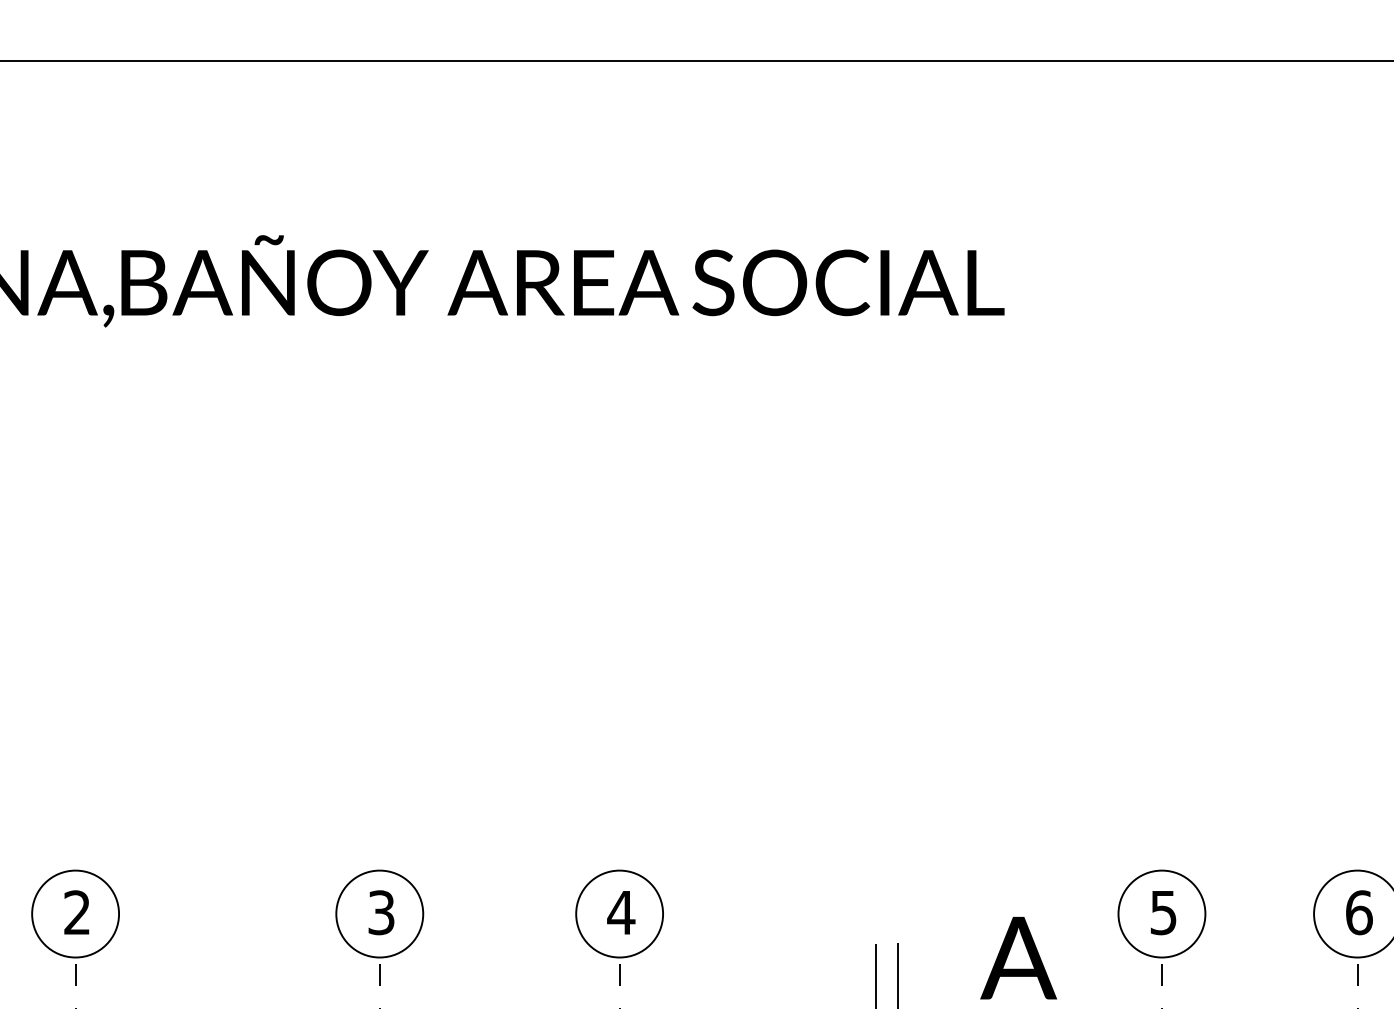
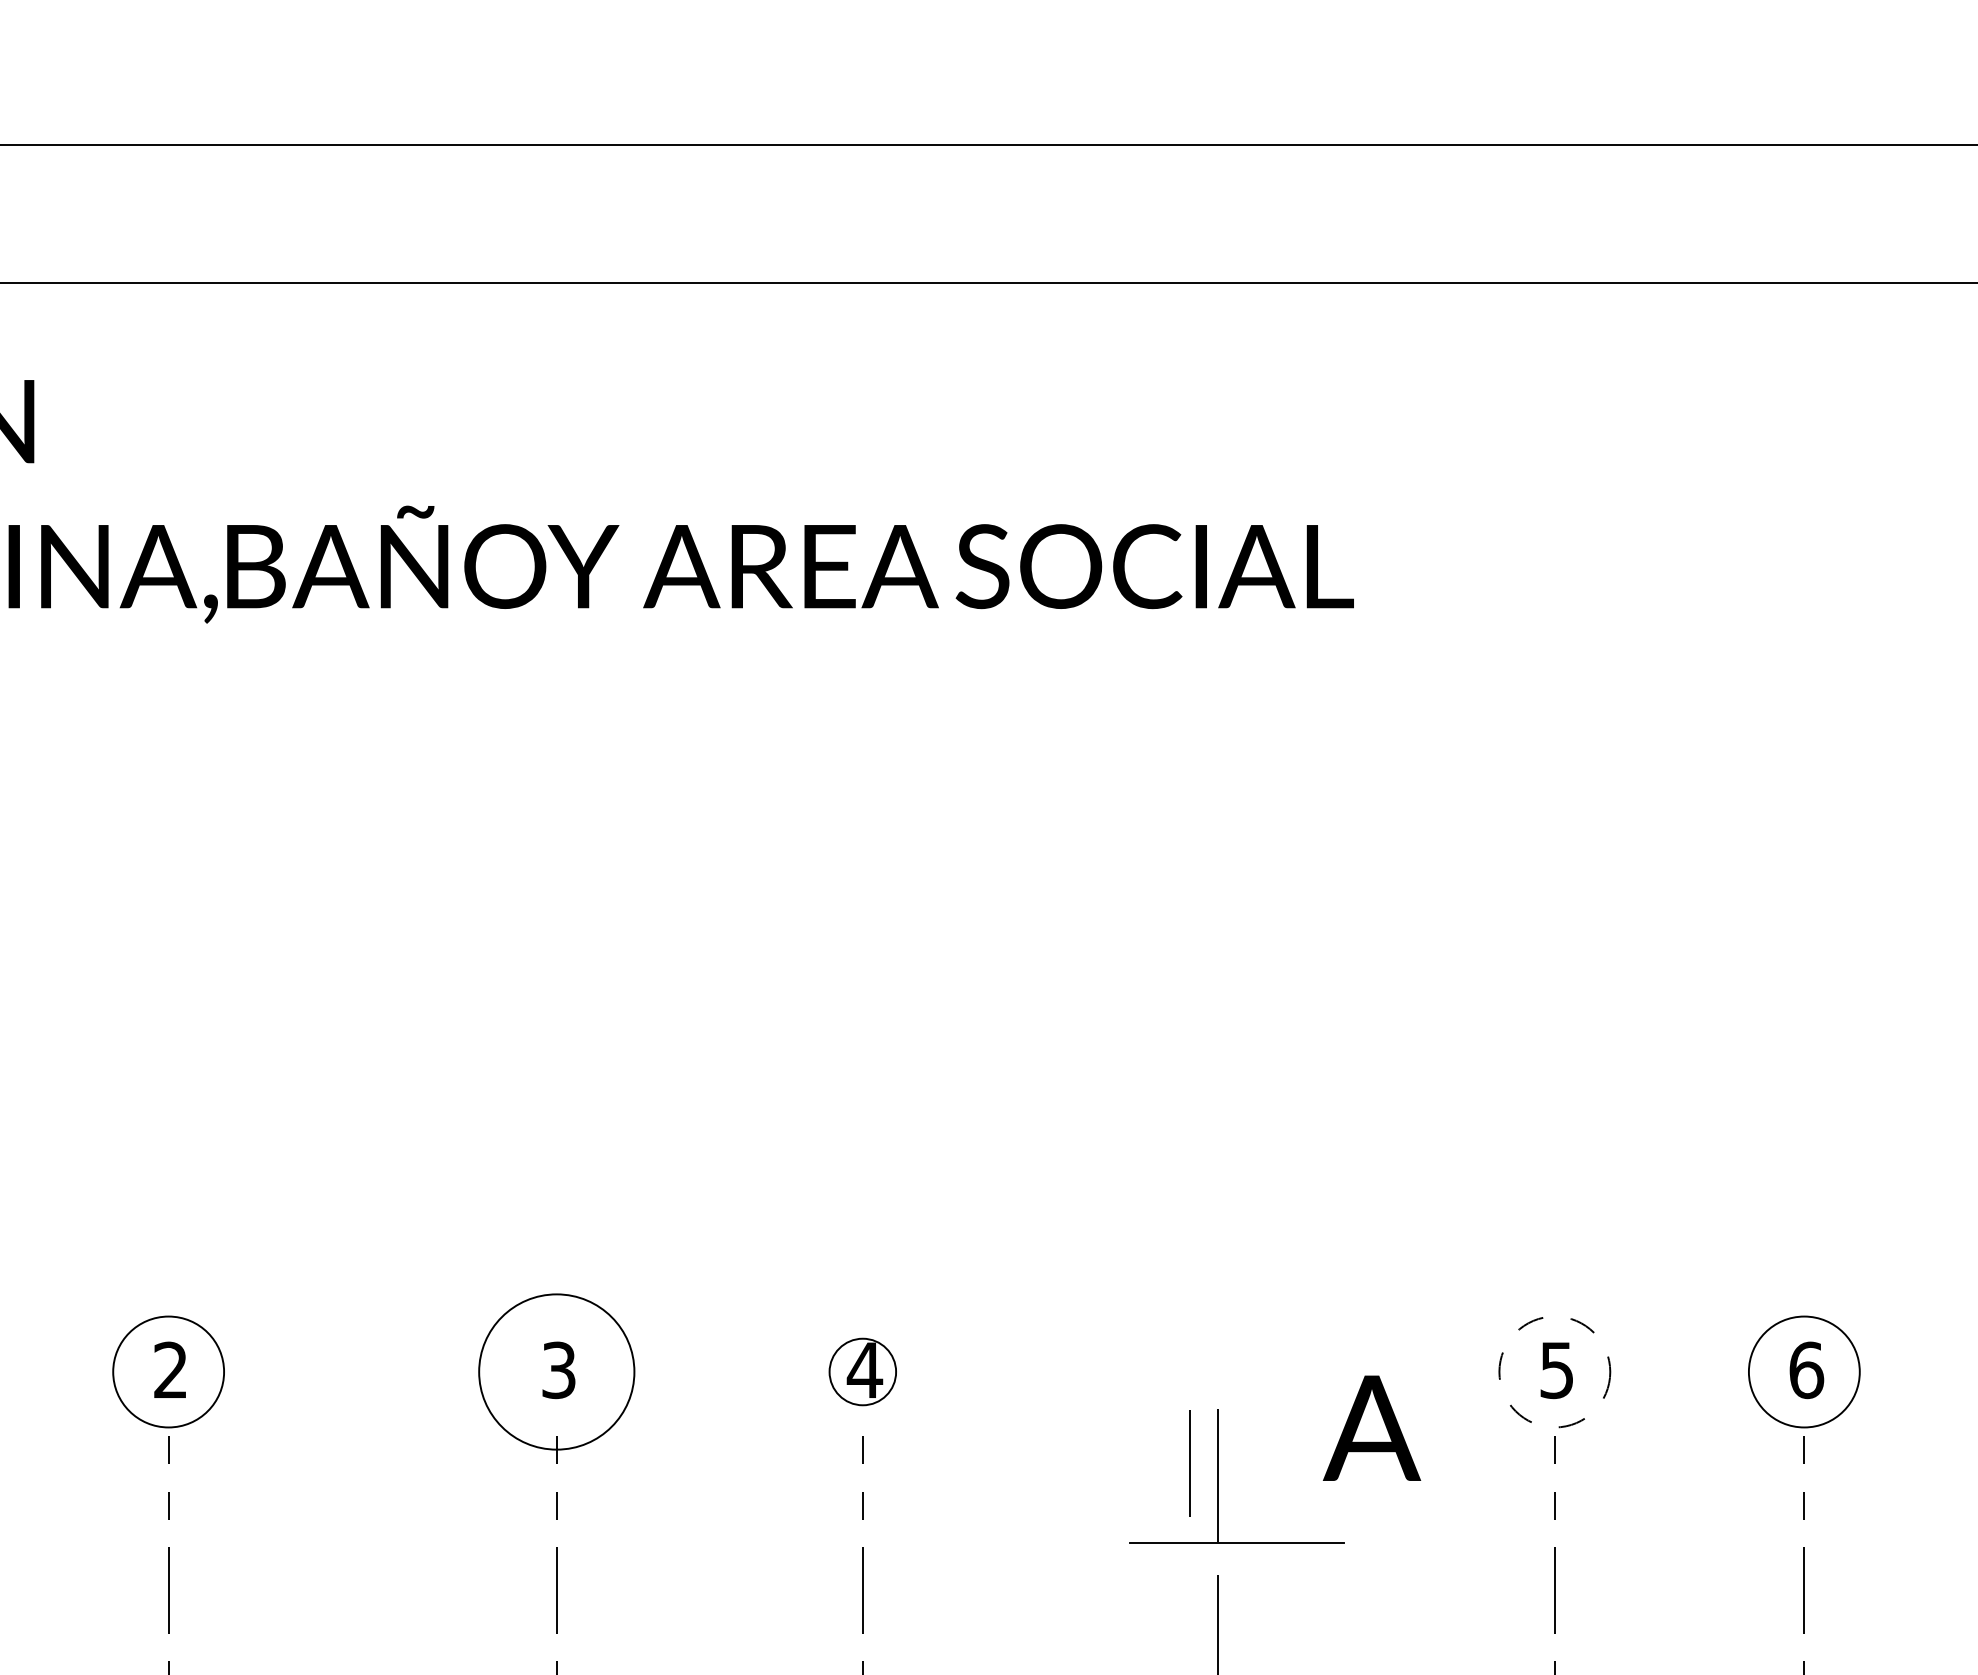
circle: (379, 913) -> (556, 1371), size x1.4
circle: (619, 913) -> (862, 1371), size x0.6
circle: (1161, 913) -> (1554, 1371), solid -> dashed

